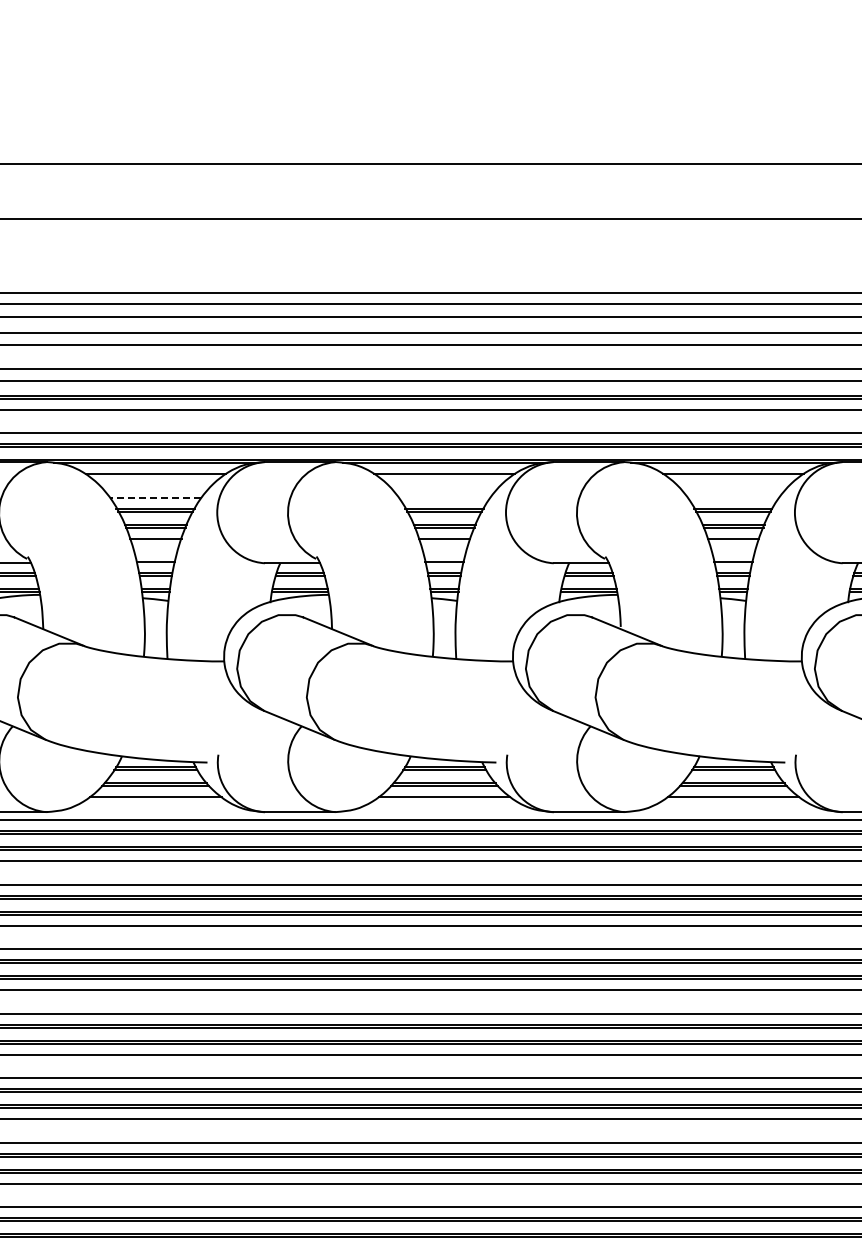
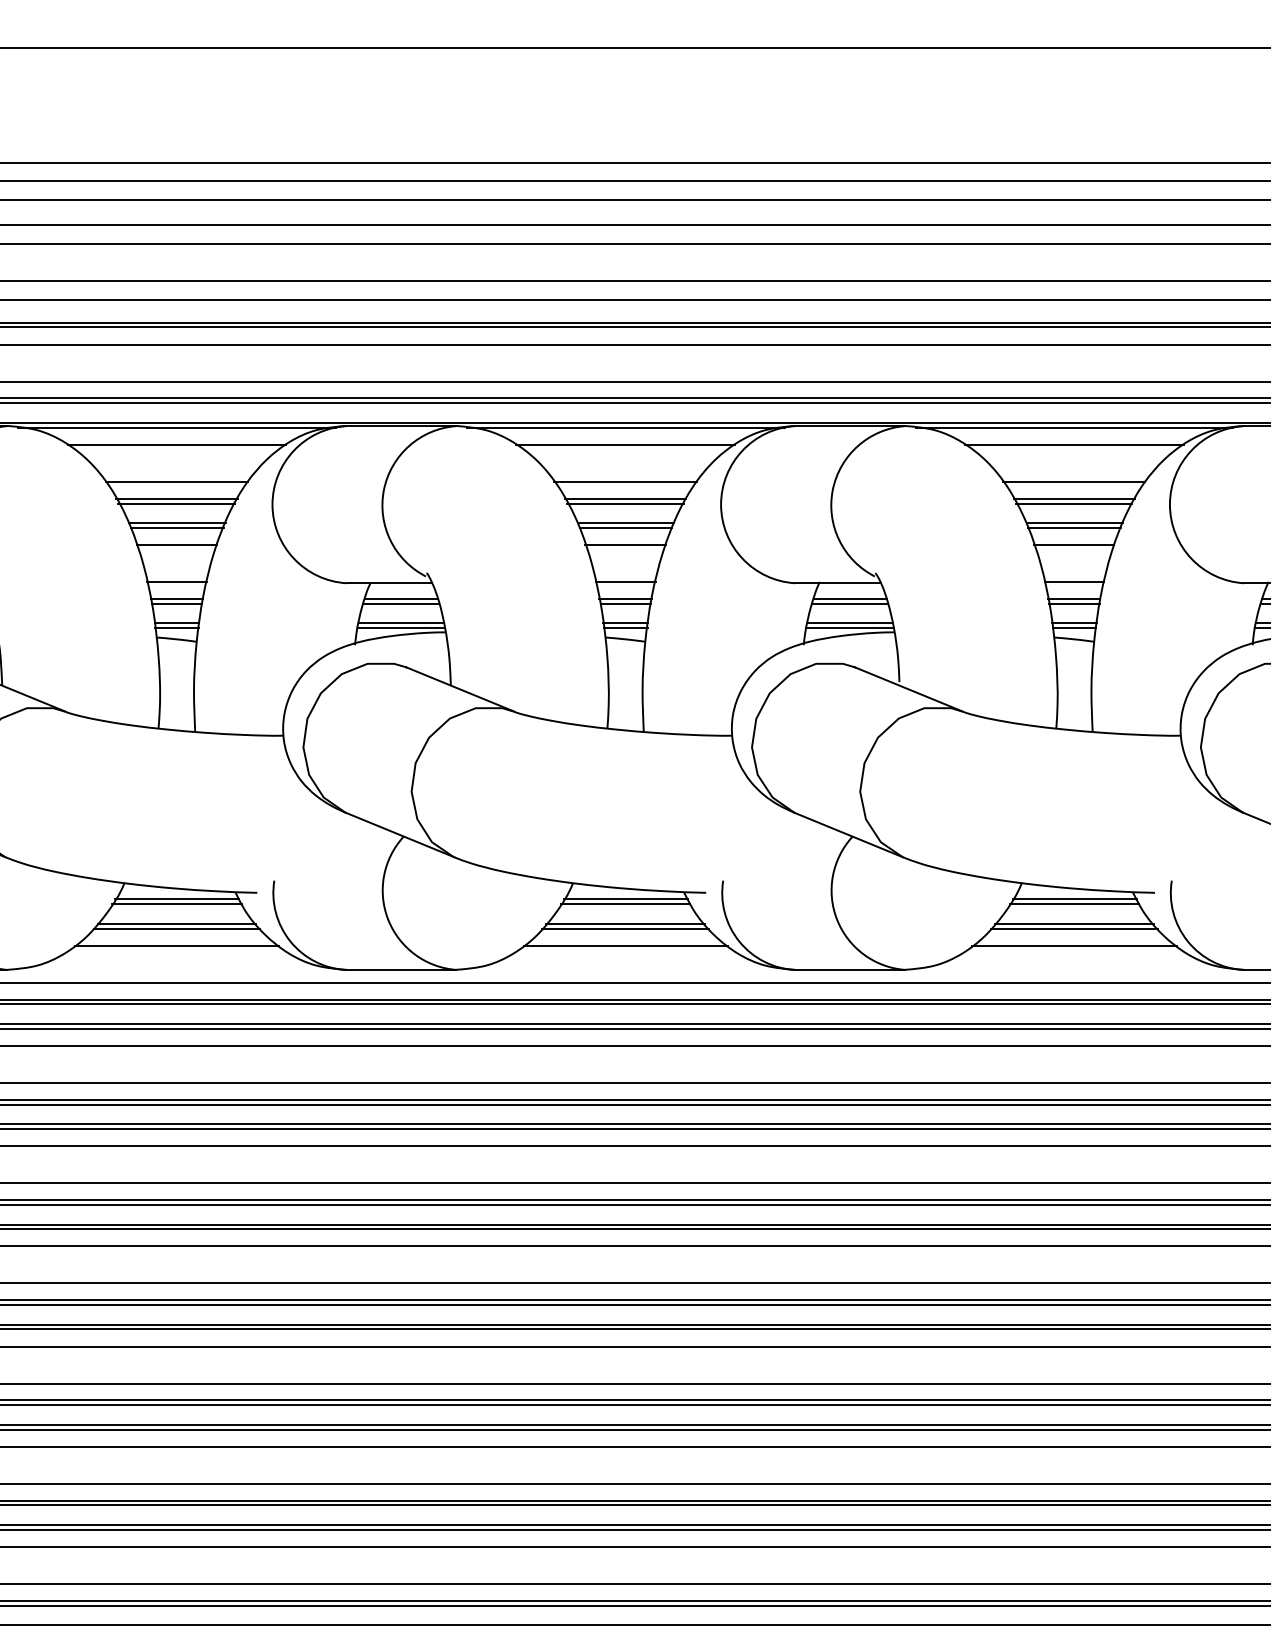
line: (155, 497) -> (176, 481), dashed -> solid
line: (444, 497) -> (625, 481), added
line: (733, 497) -> (1074, 481), added

